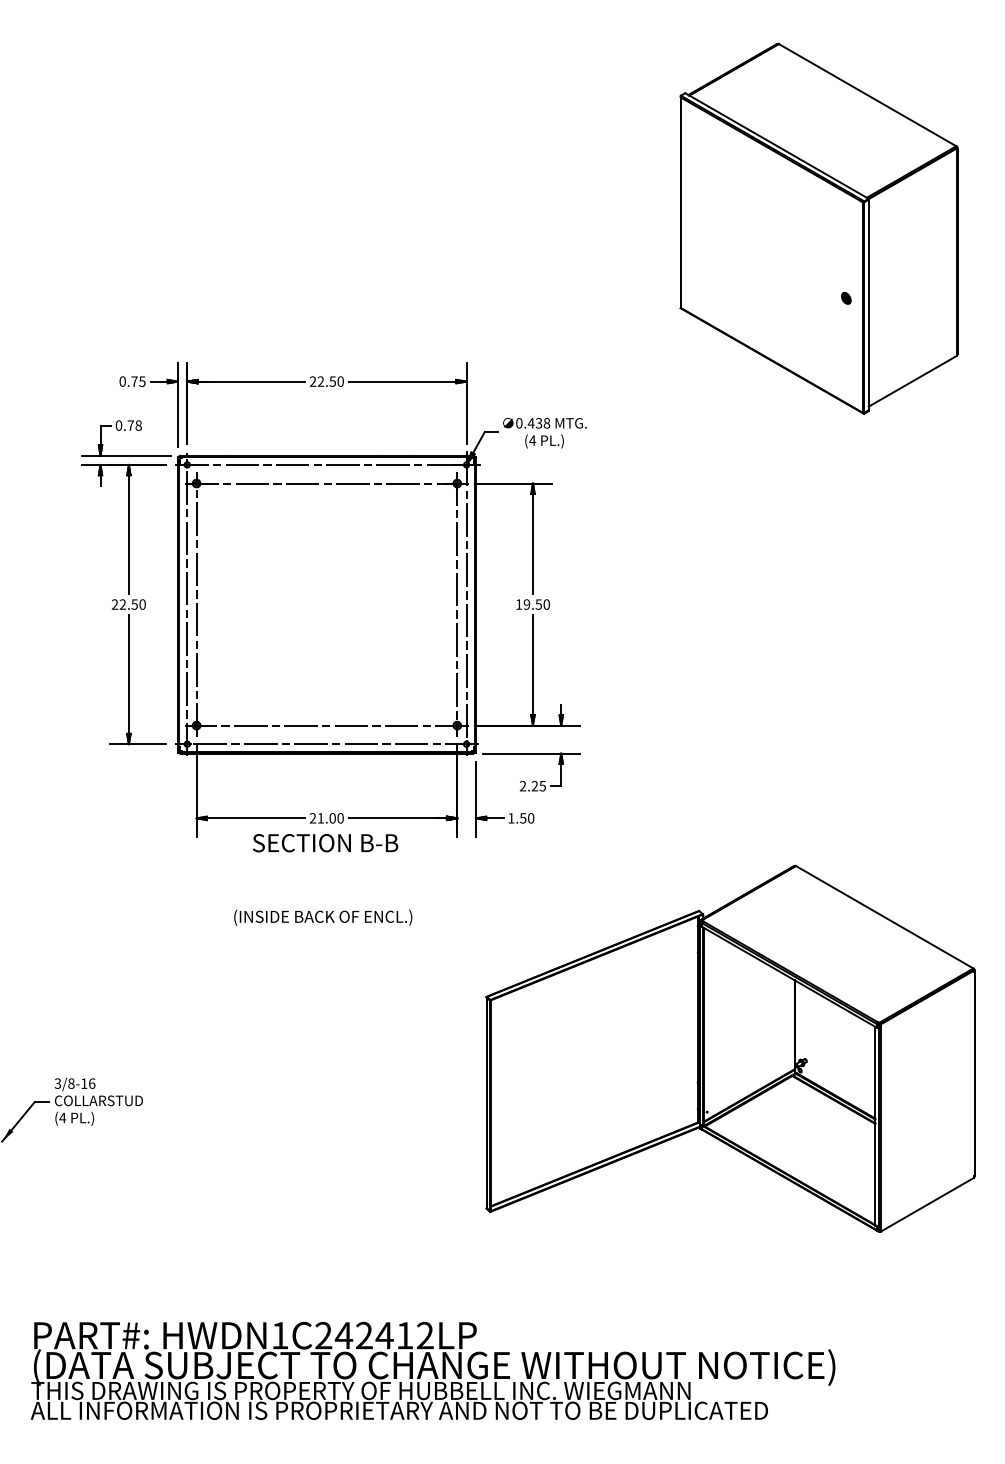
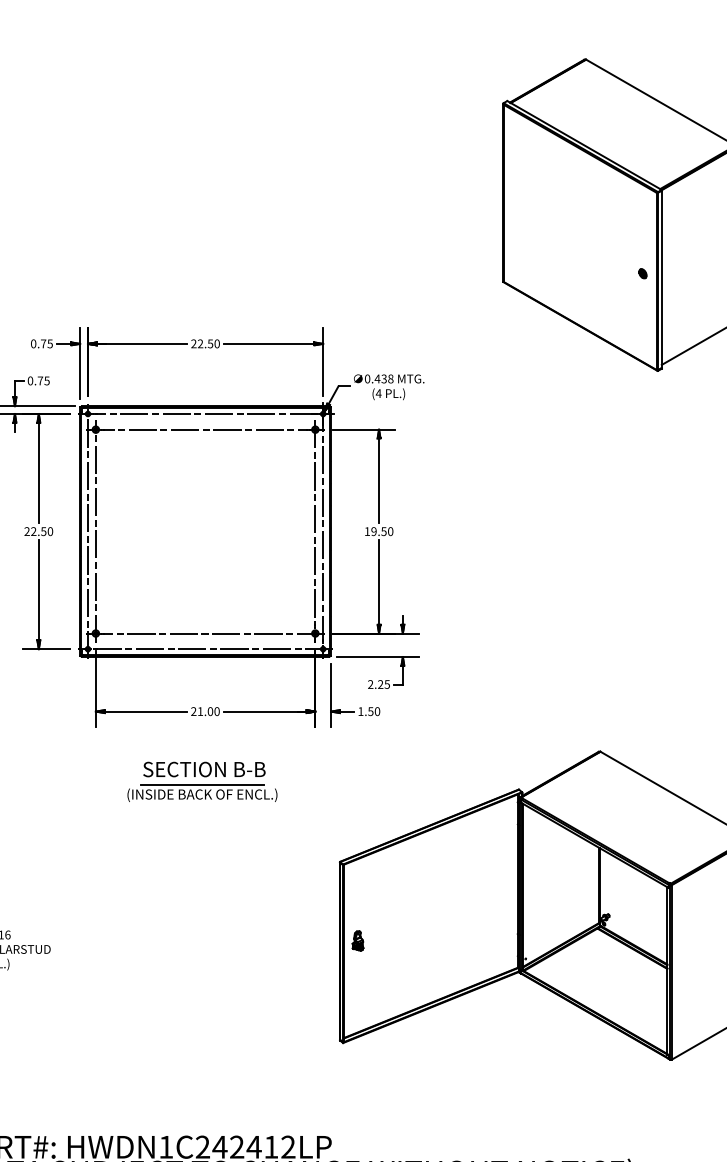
text: (138, 425) -> (46, 380), 0.78 -> 0.75
text: (325, 843) -> (204, 769), moved
line: (322, 905) -> (201, 784), added
part: (507, 1090) -> (357, 940), added

